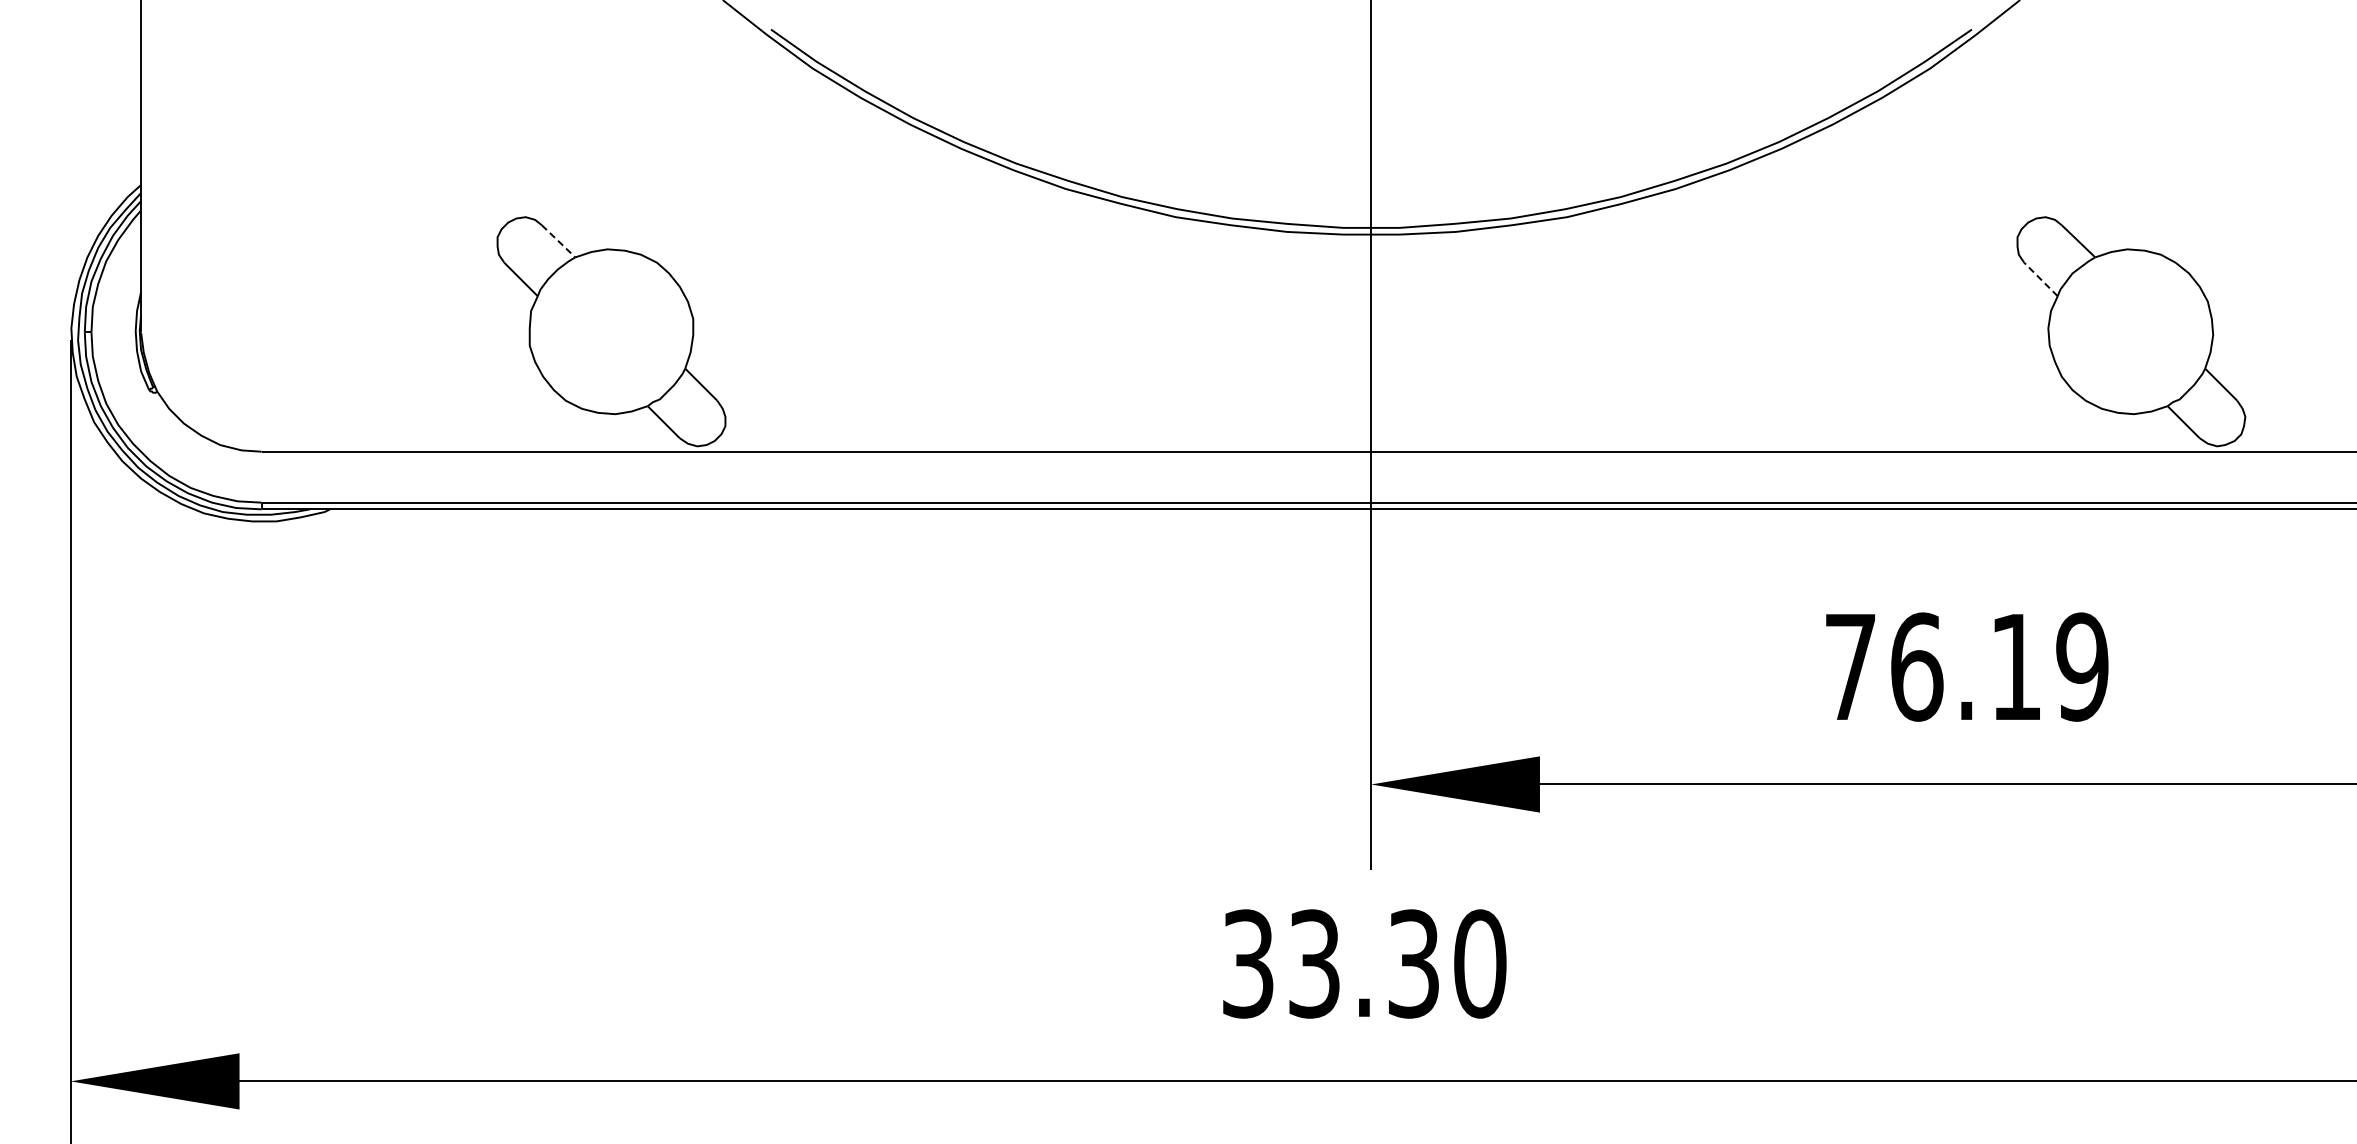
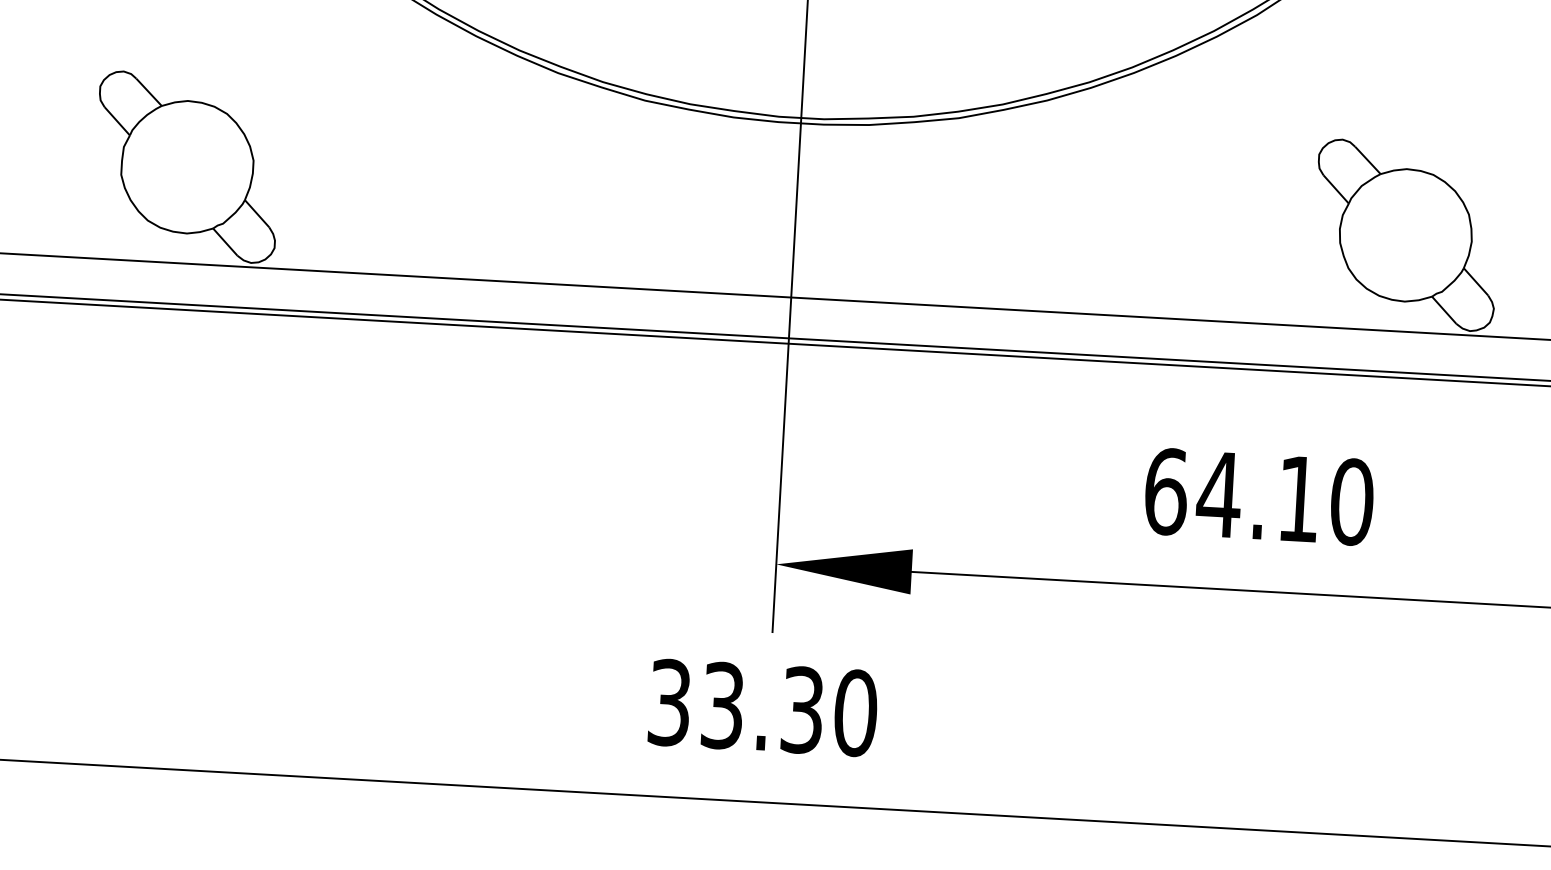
line: (558, 241) -> (148, 92), dashed -> solid
line: (2040, 279) -> (1335, 189), dashed -> solid
text: (1966, 666) -> (1259, 496), 76.19 -> 64.10

